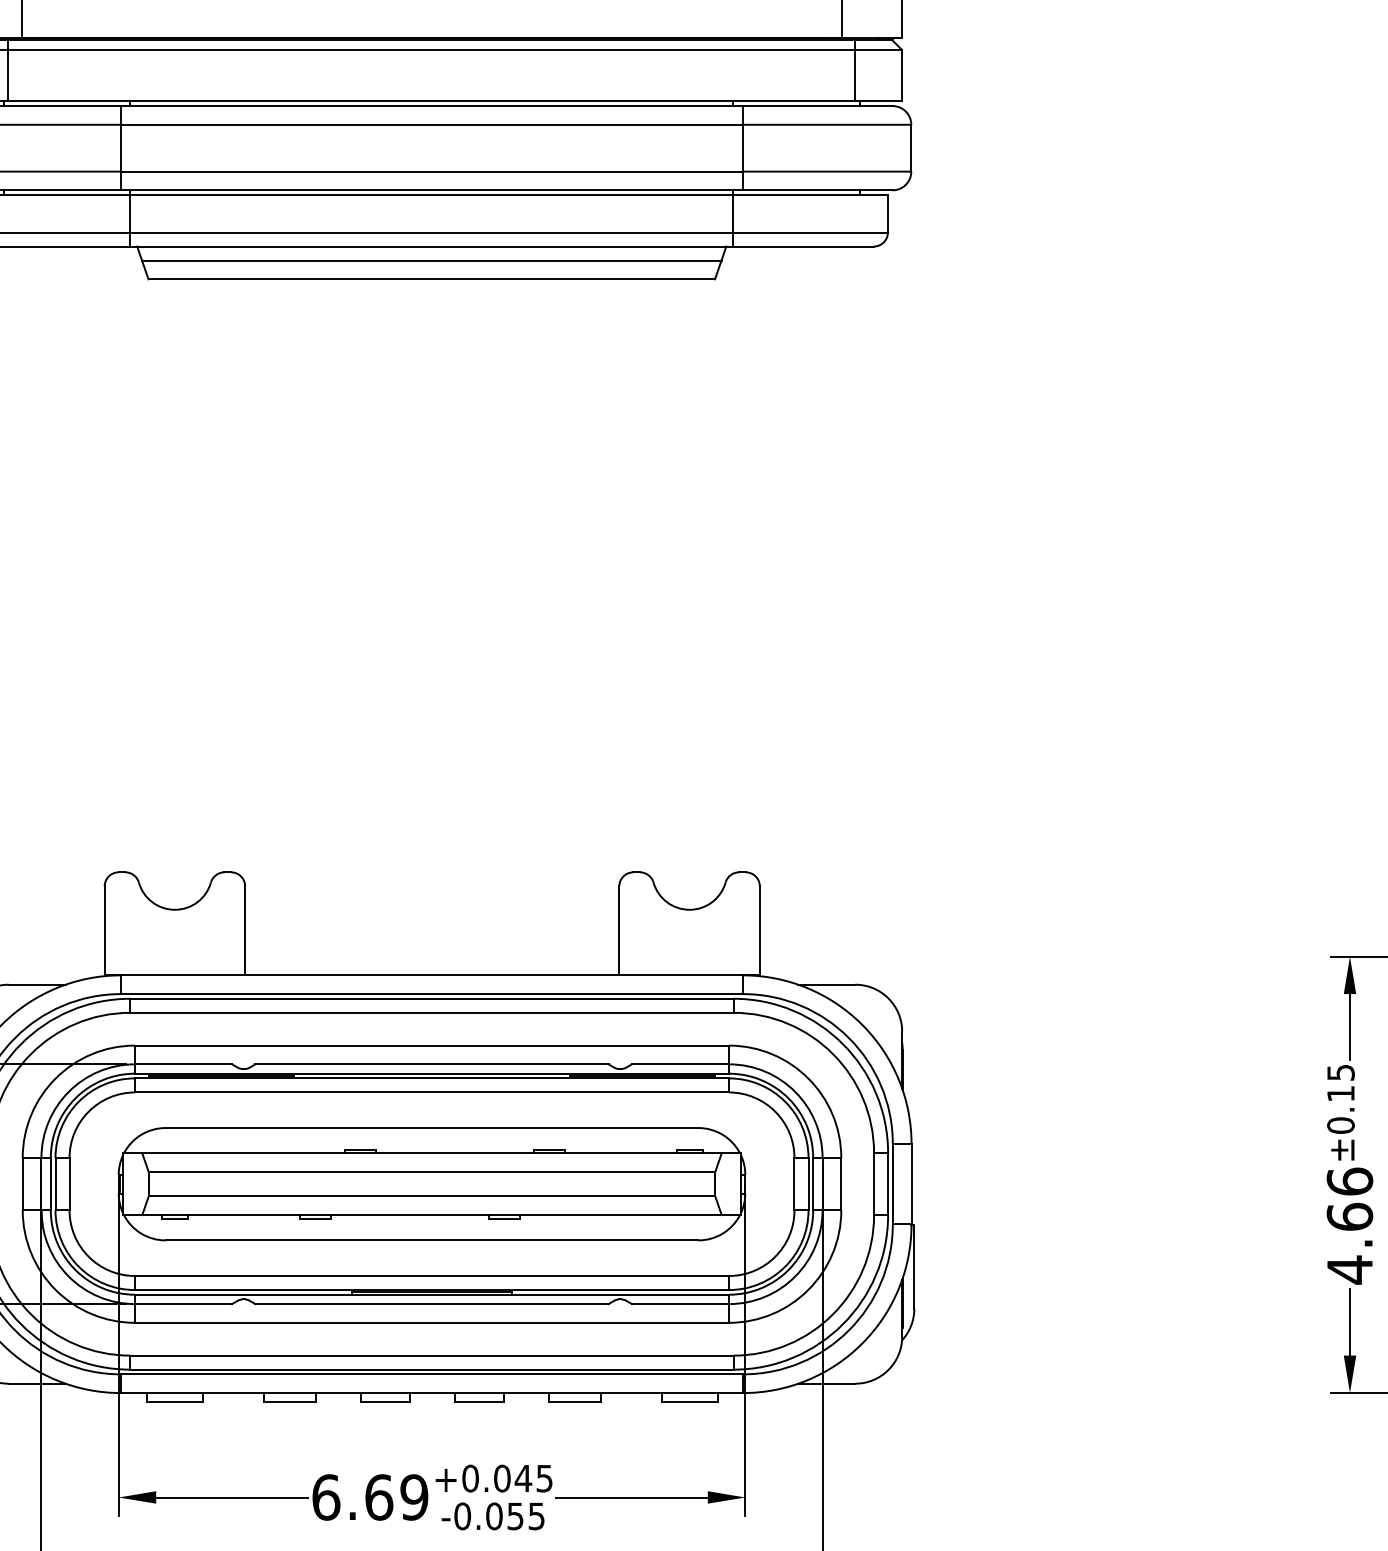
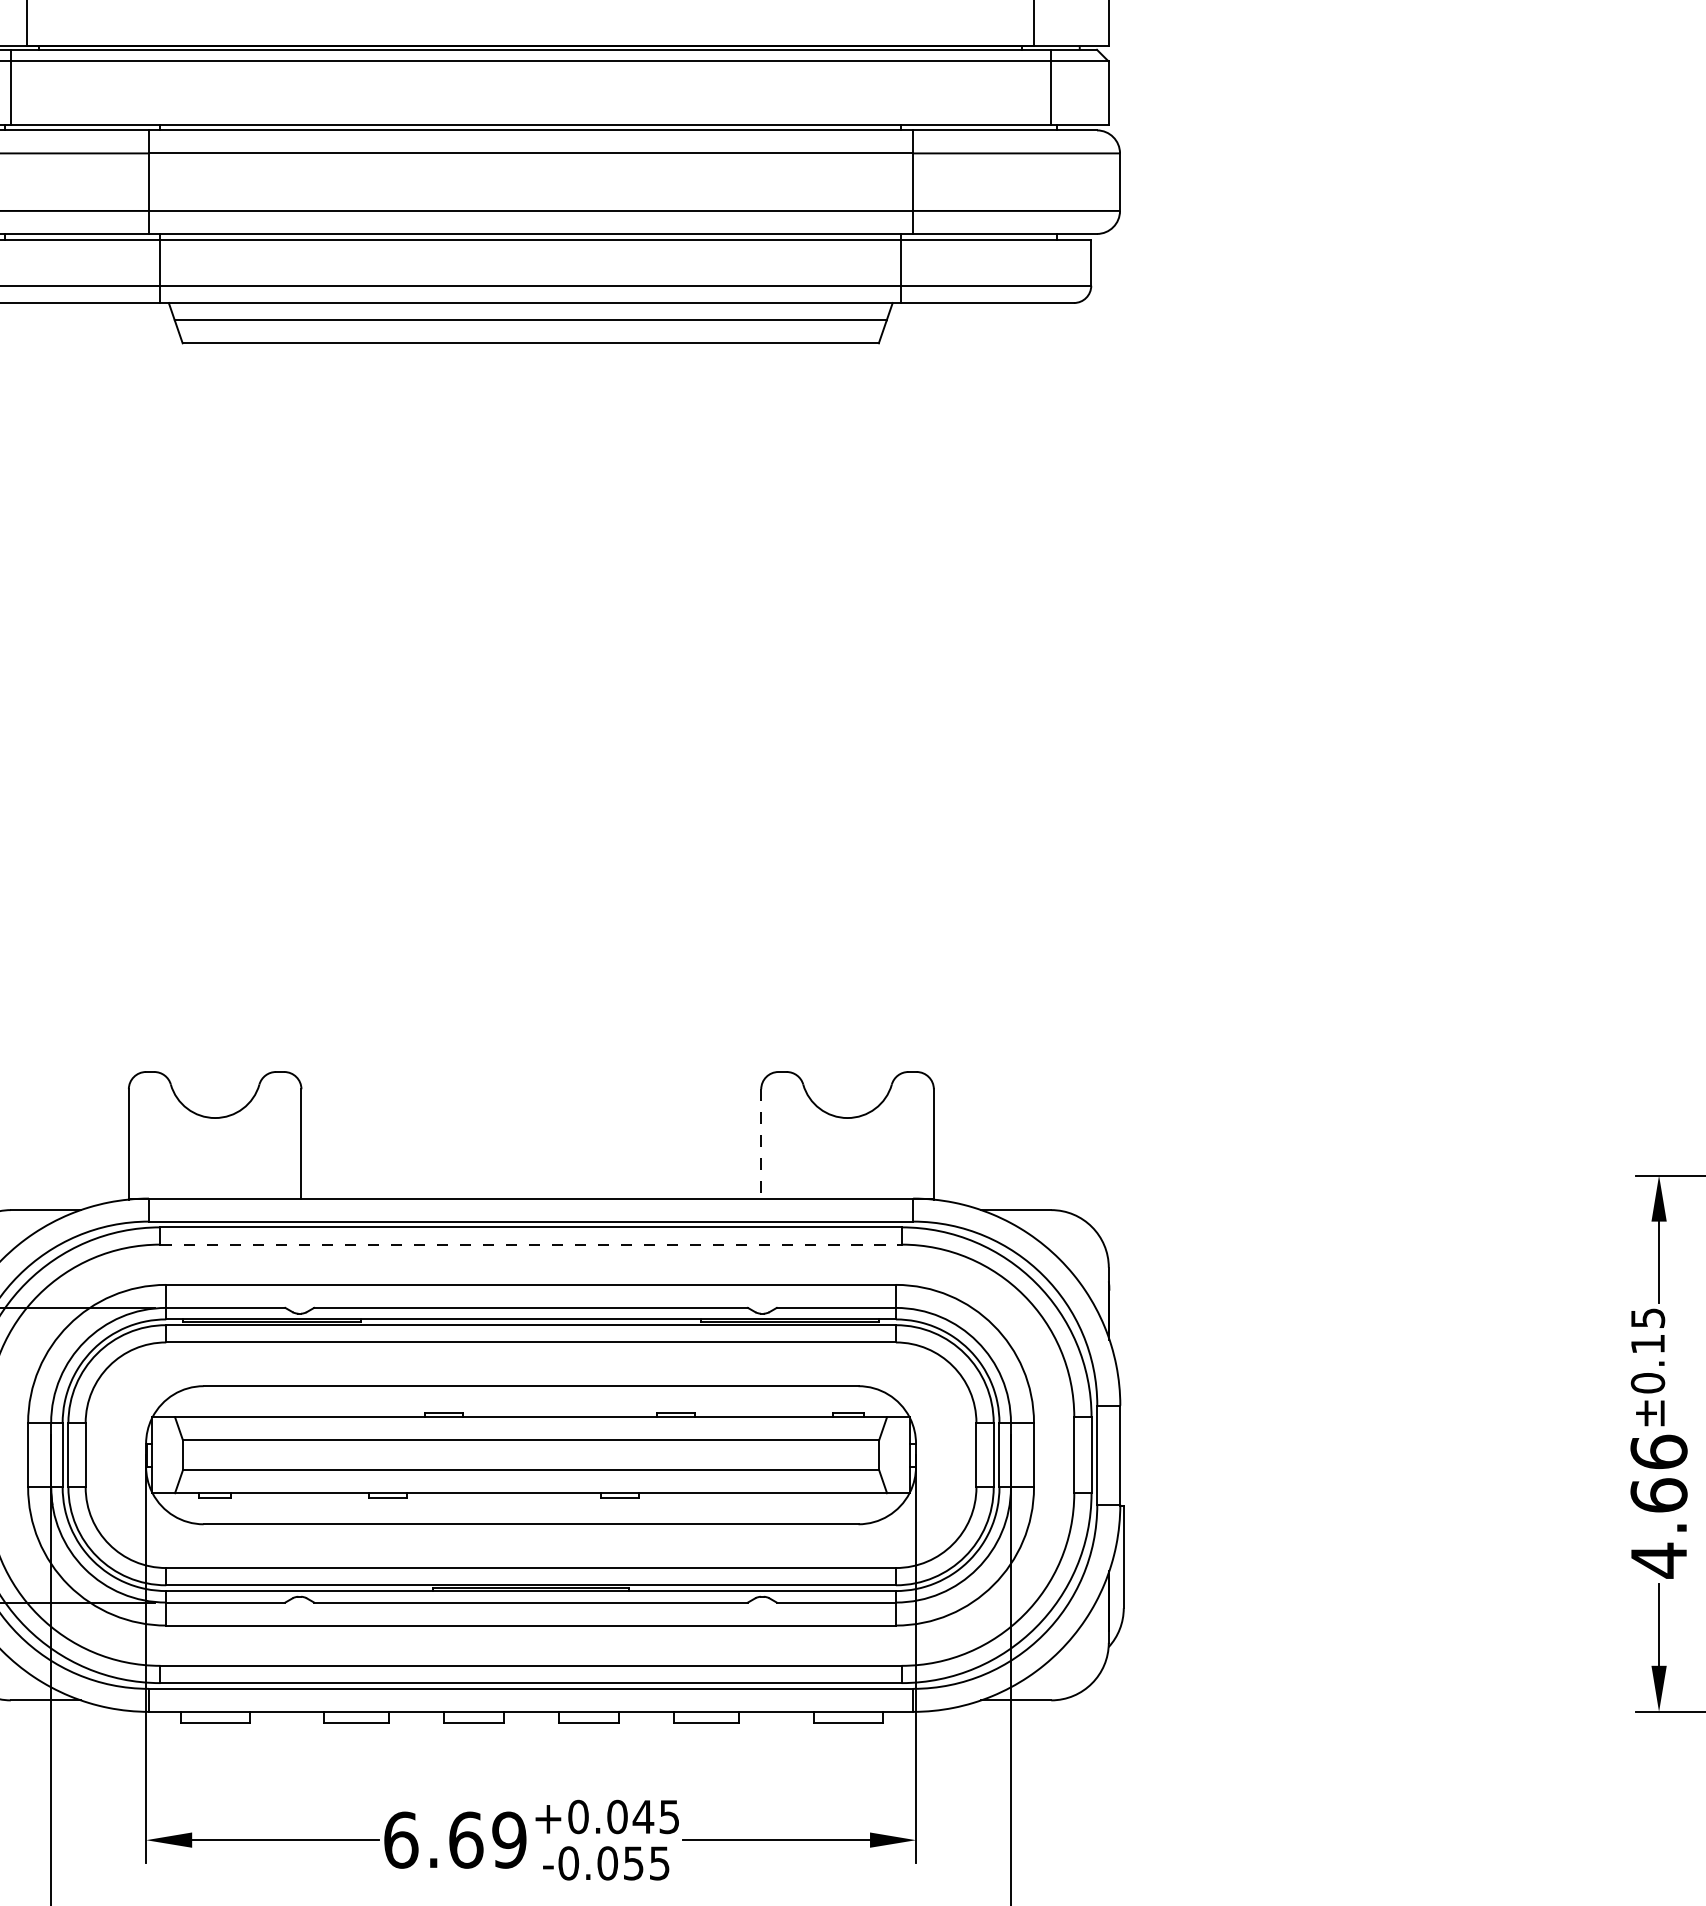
line: (619, 930) -> (761, 1143), solid -> dashed
line: (432, 1012) -> (531, 1244), solid -> dashed

